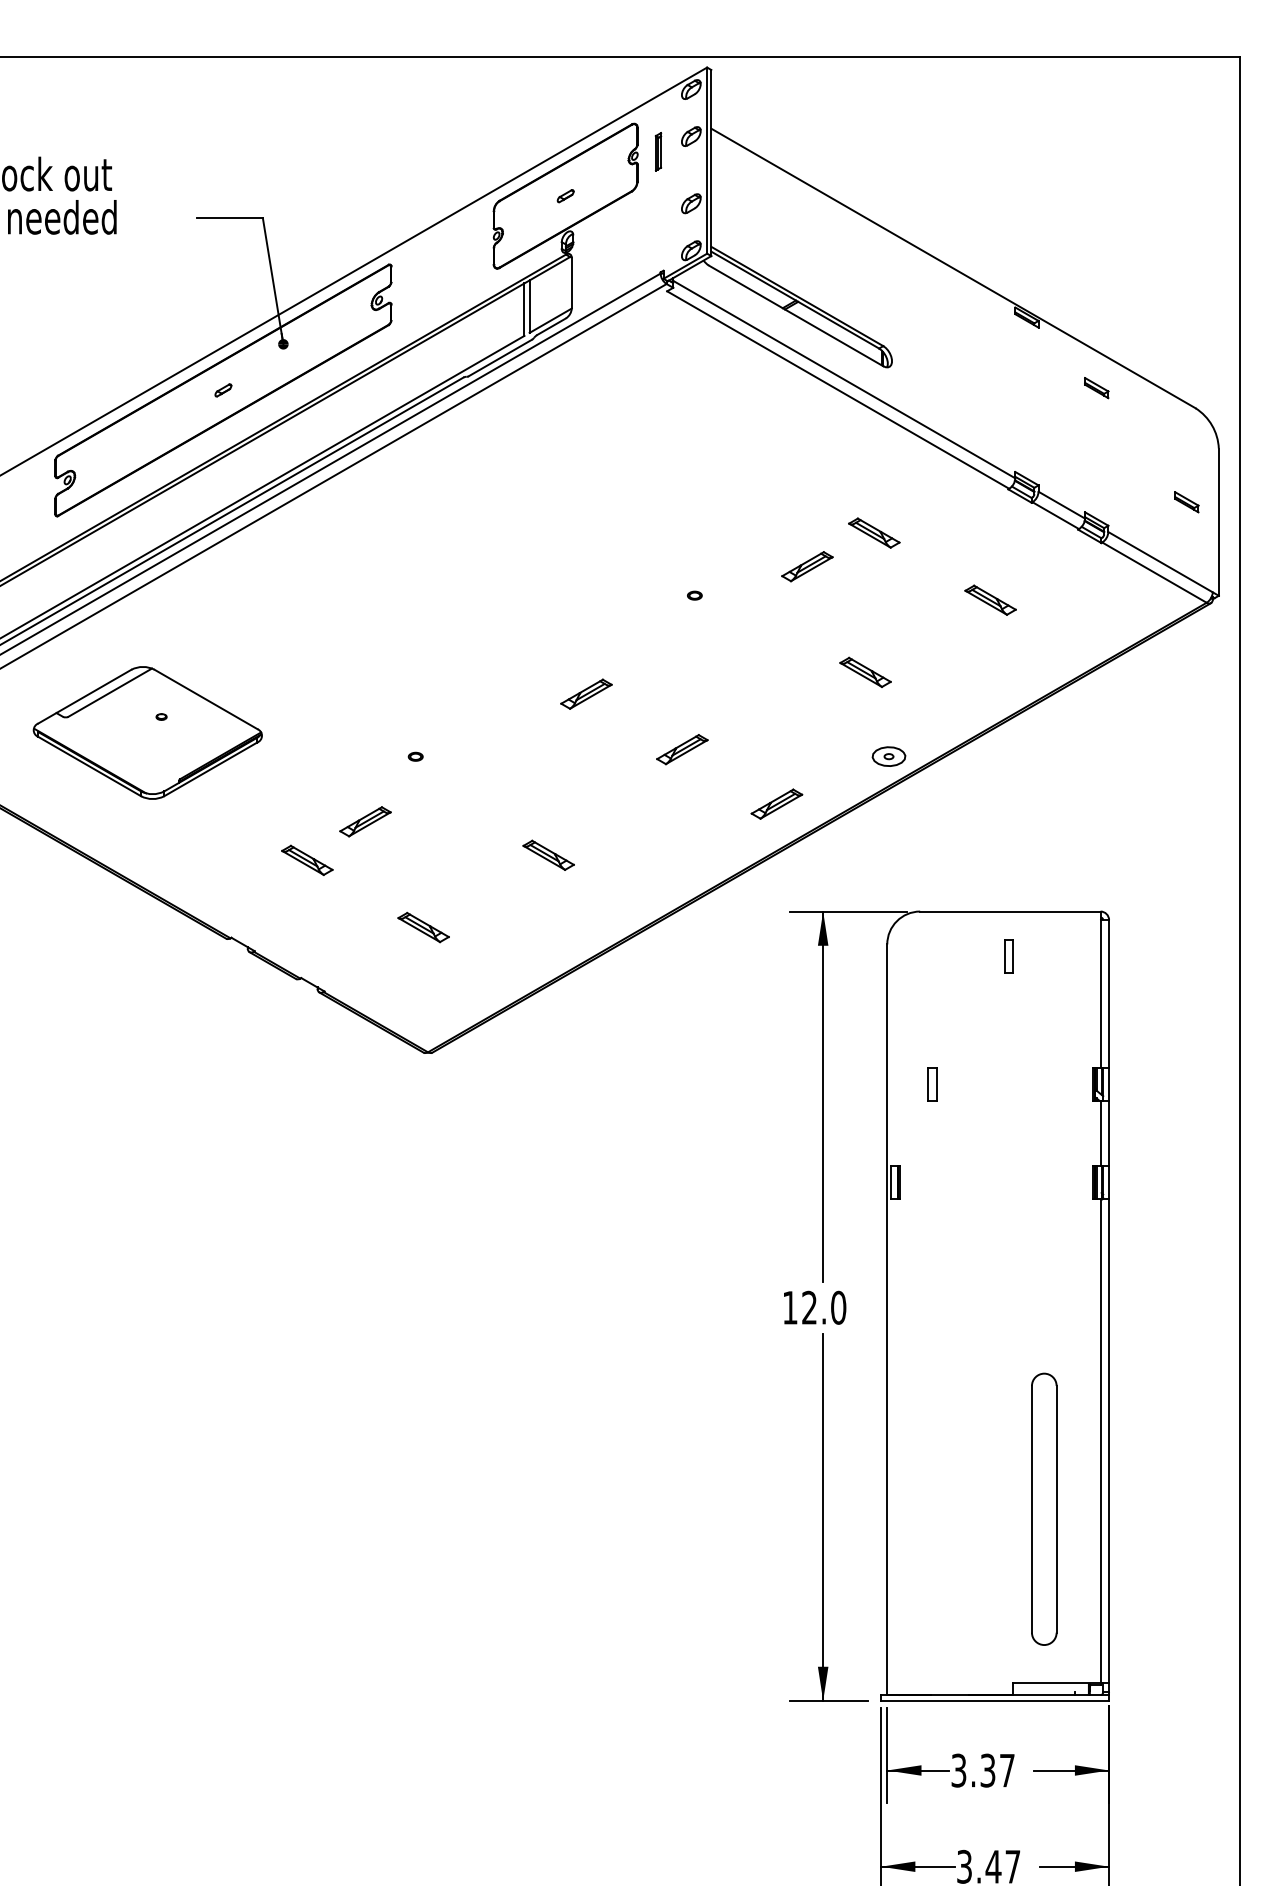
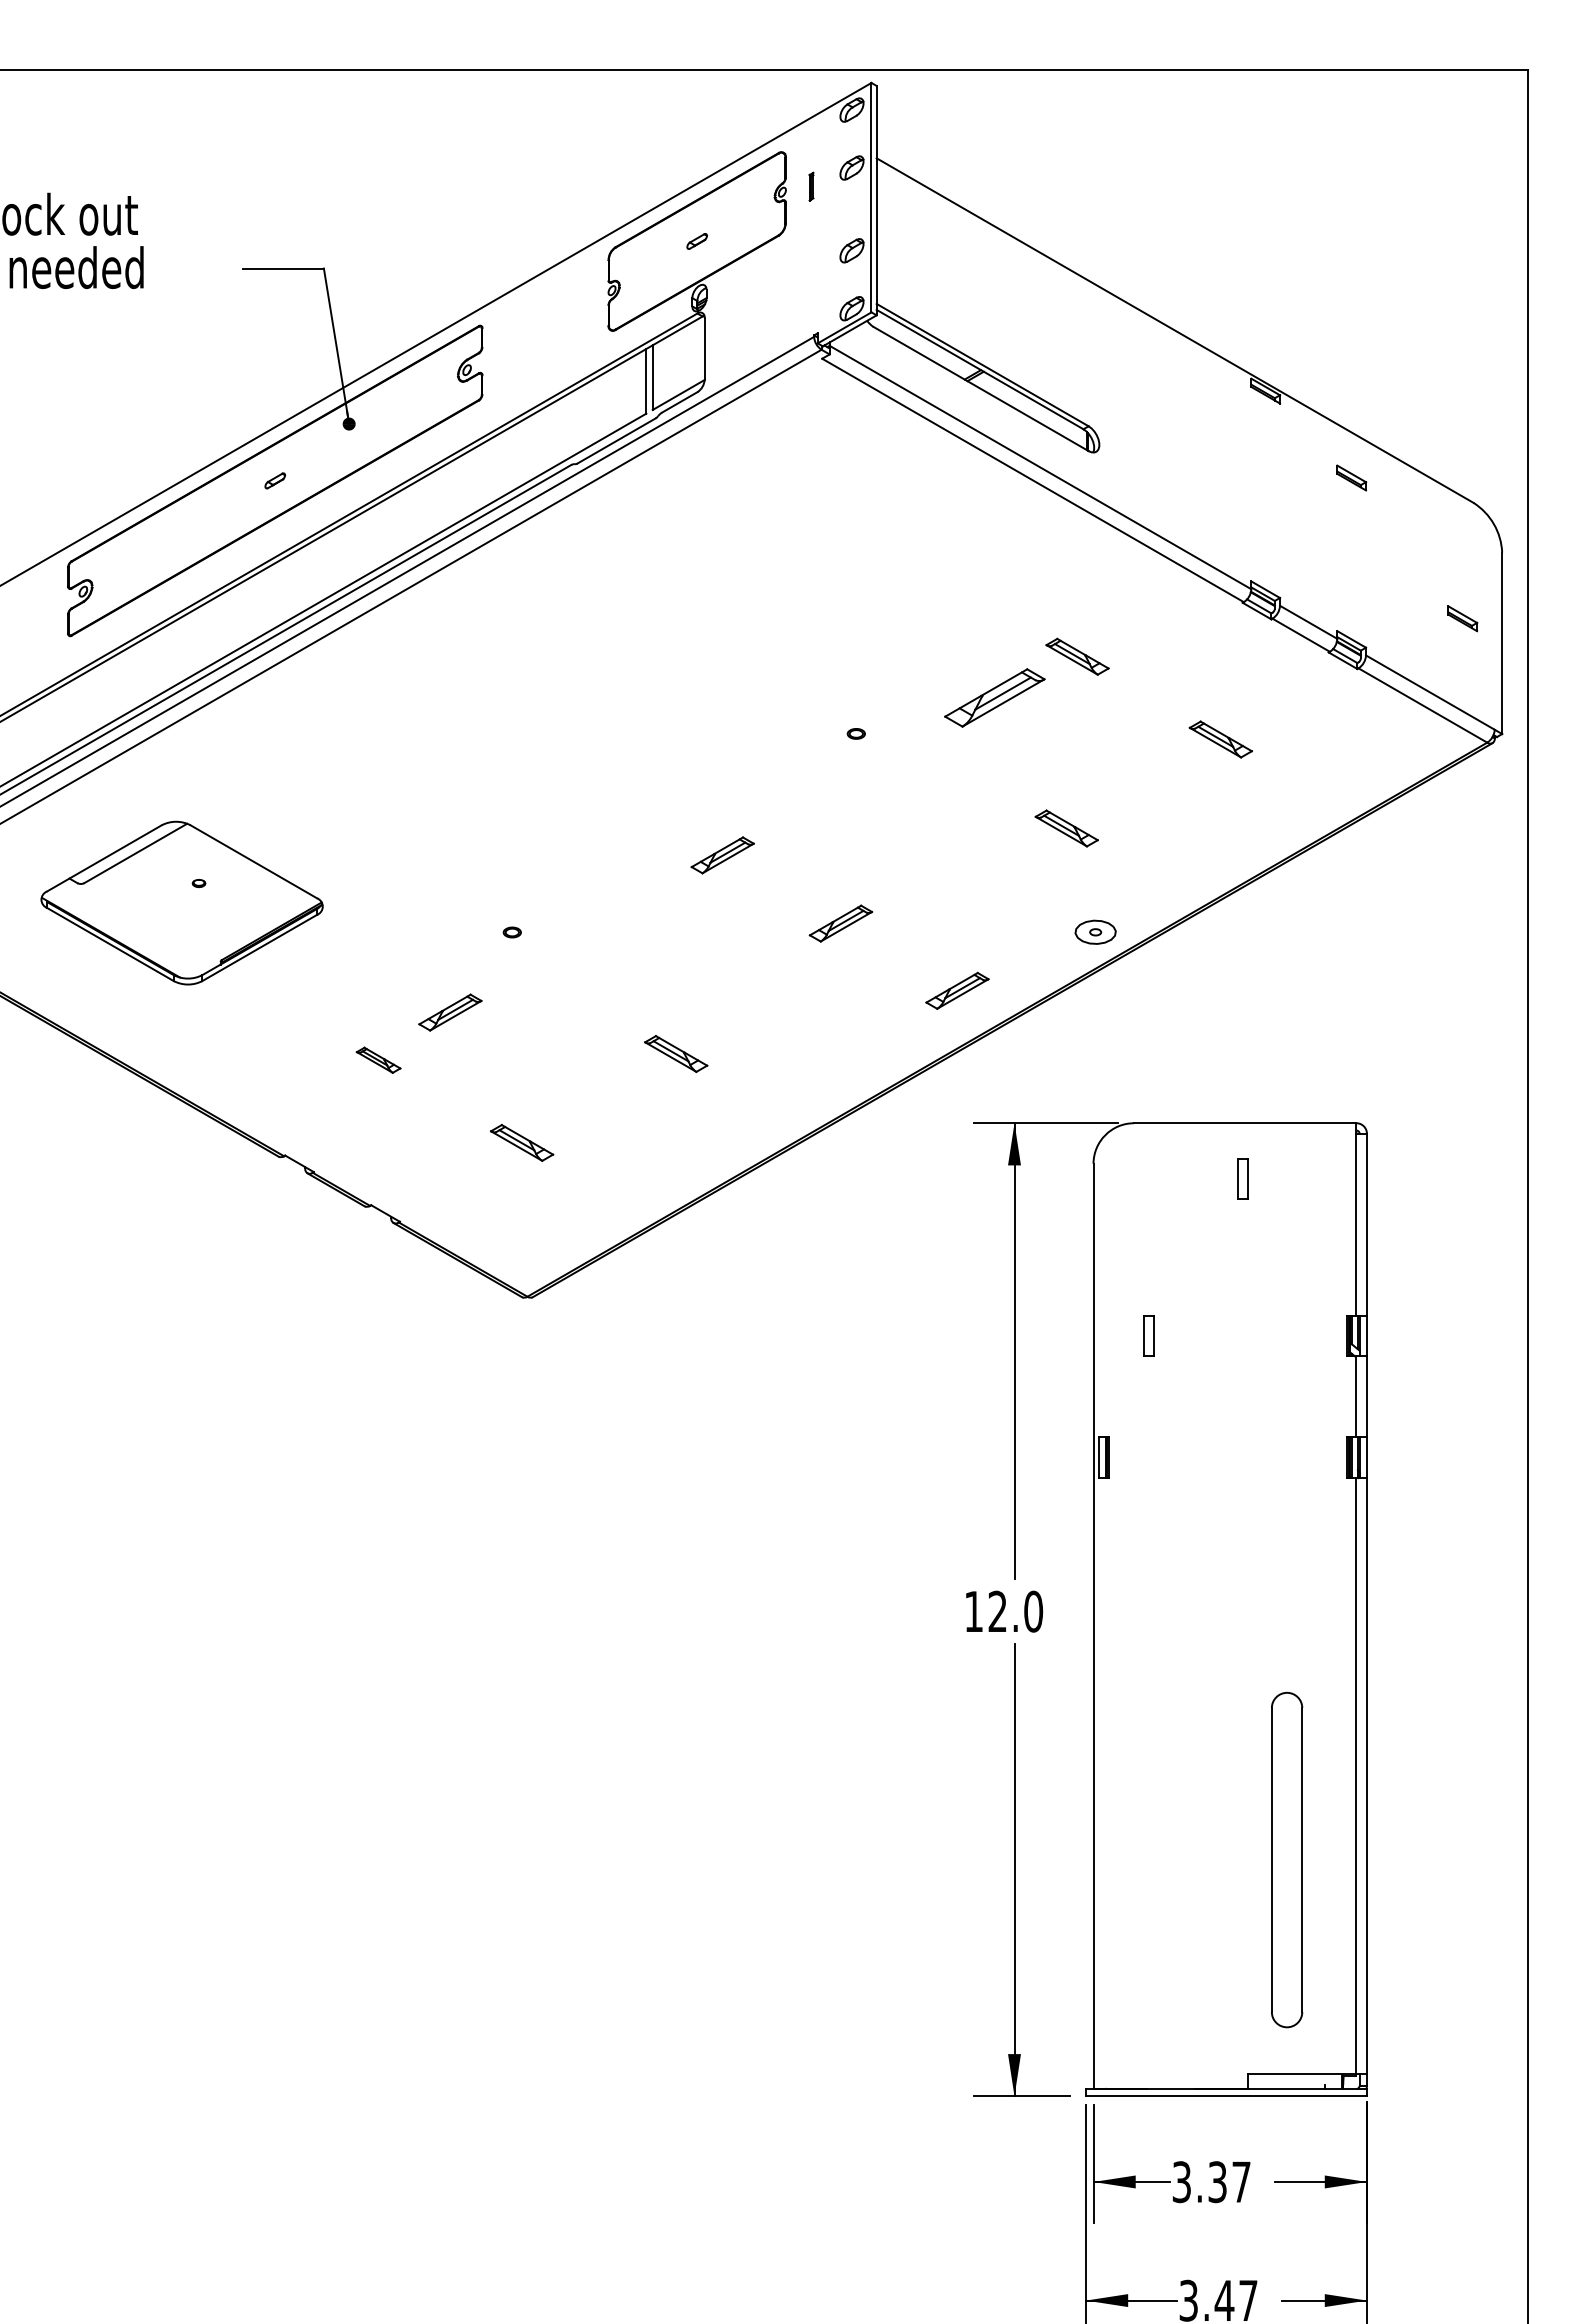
part: (658, 151) -> (811, 186), size x0.6
part: (807, 566) -> (995, 698), size x1.6
part: (307, 860) -> (378, 1060), size x0.7

